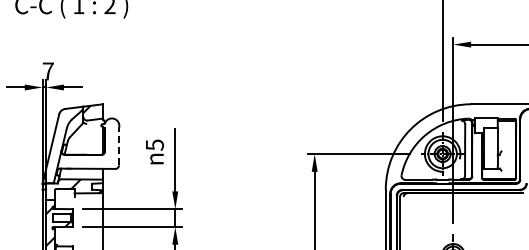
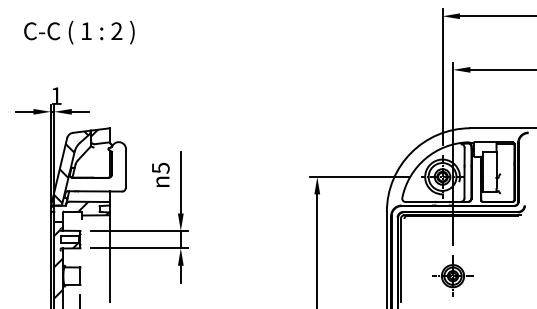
text: (48, 70) -> (56, 95), 7 -> 1
hatch: (62, 144) -> (70, 167), added
line: (118, 146) -> (125, 169), dashed -> solid

